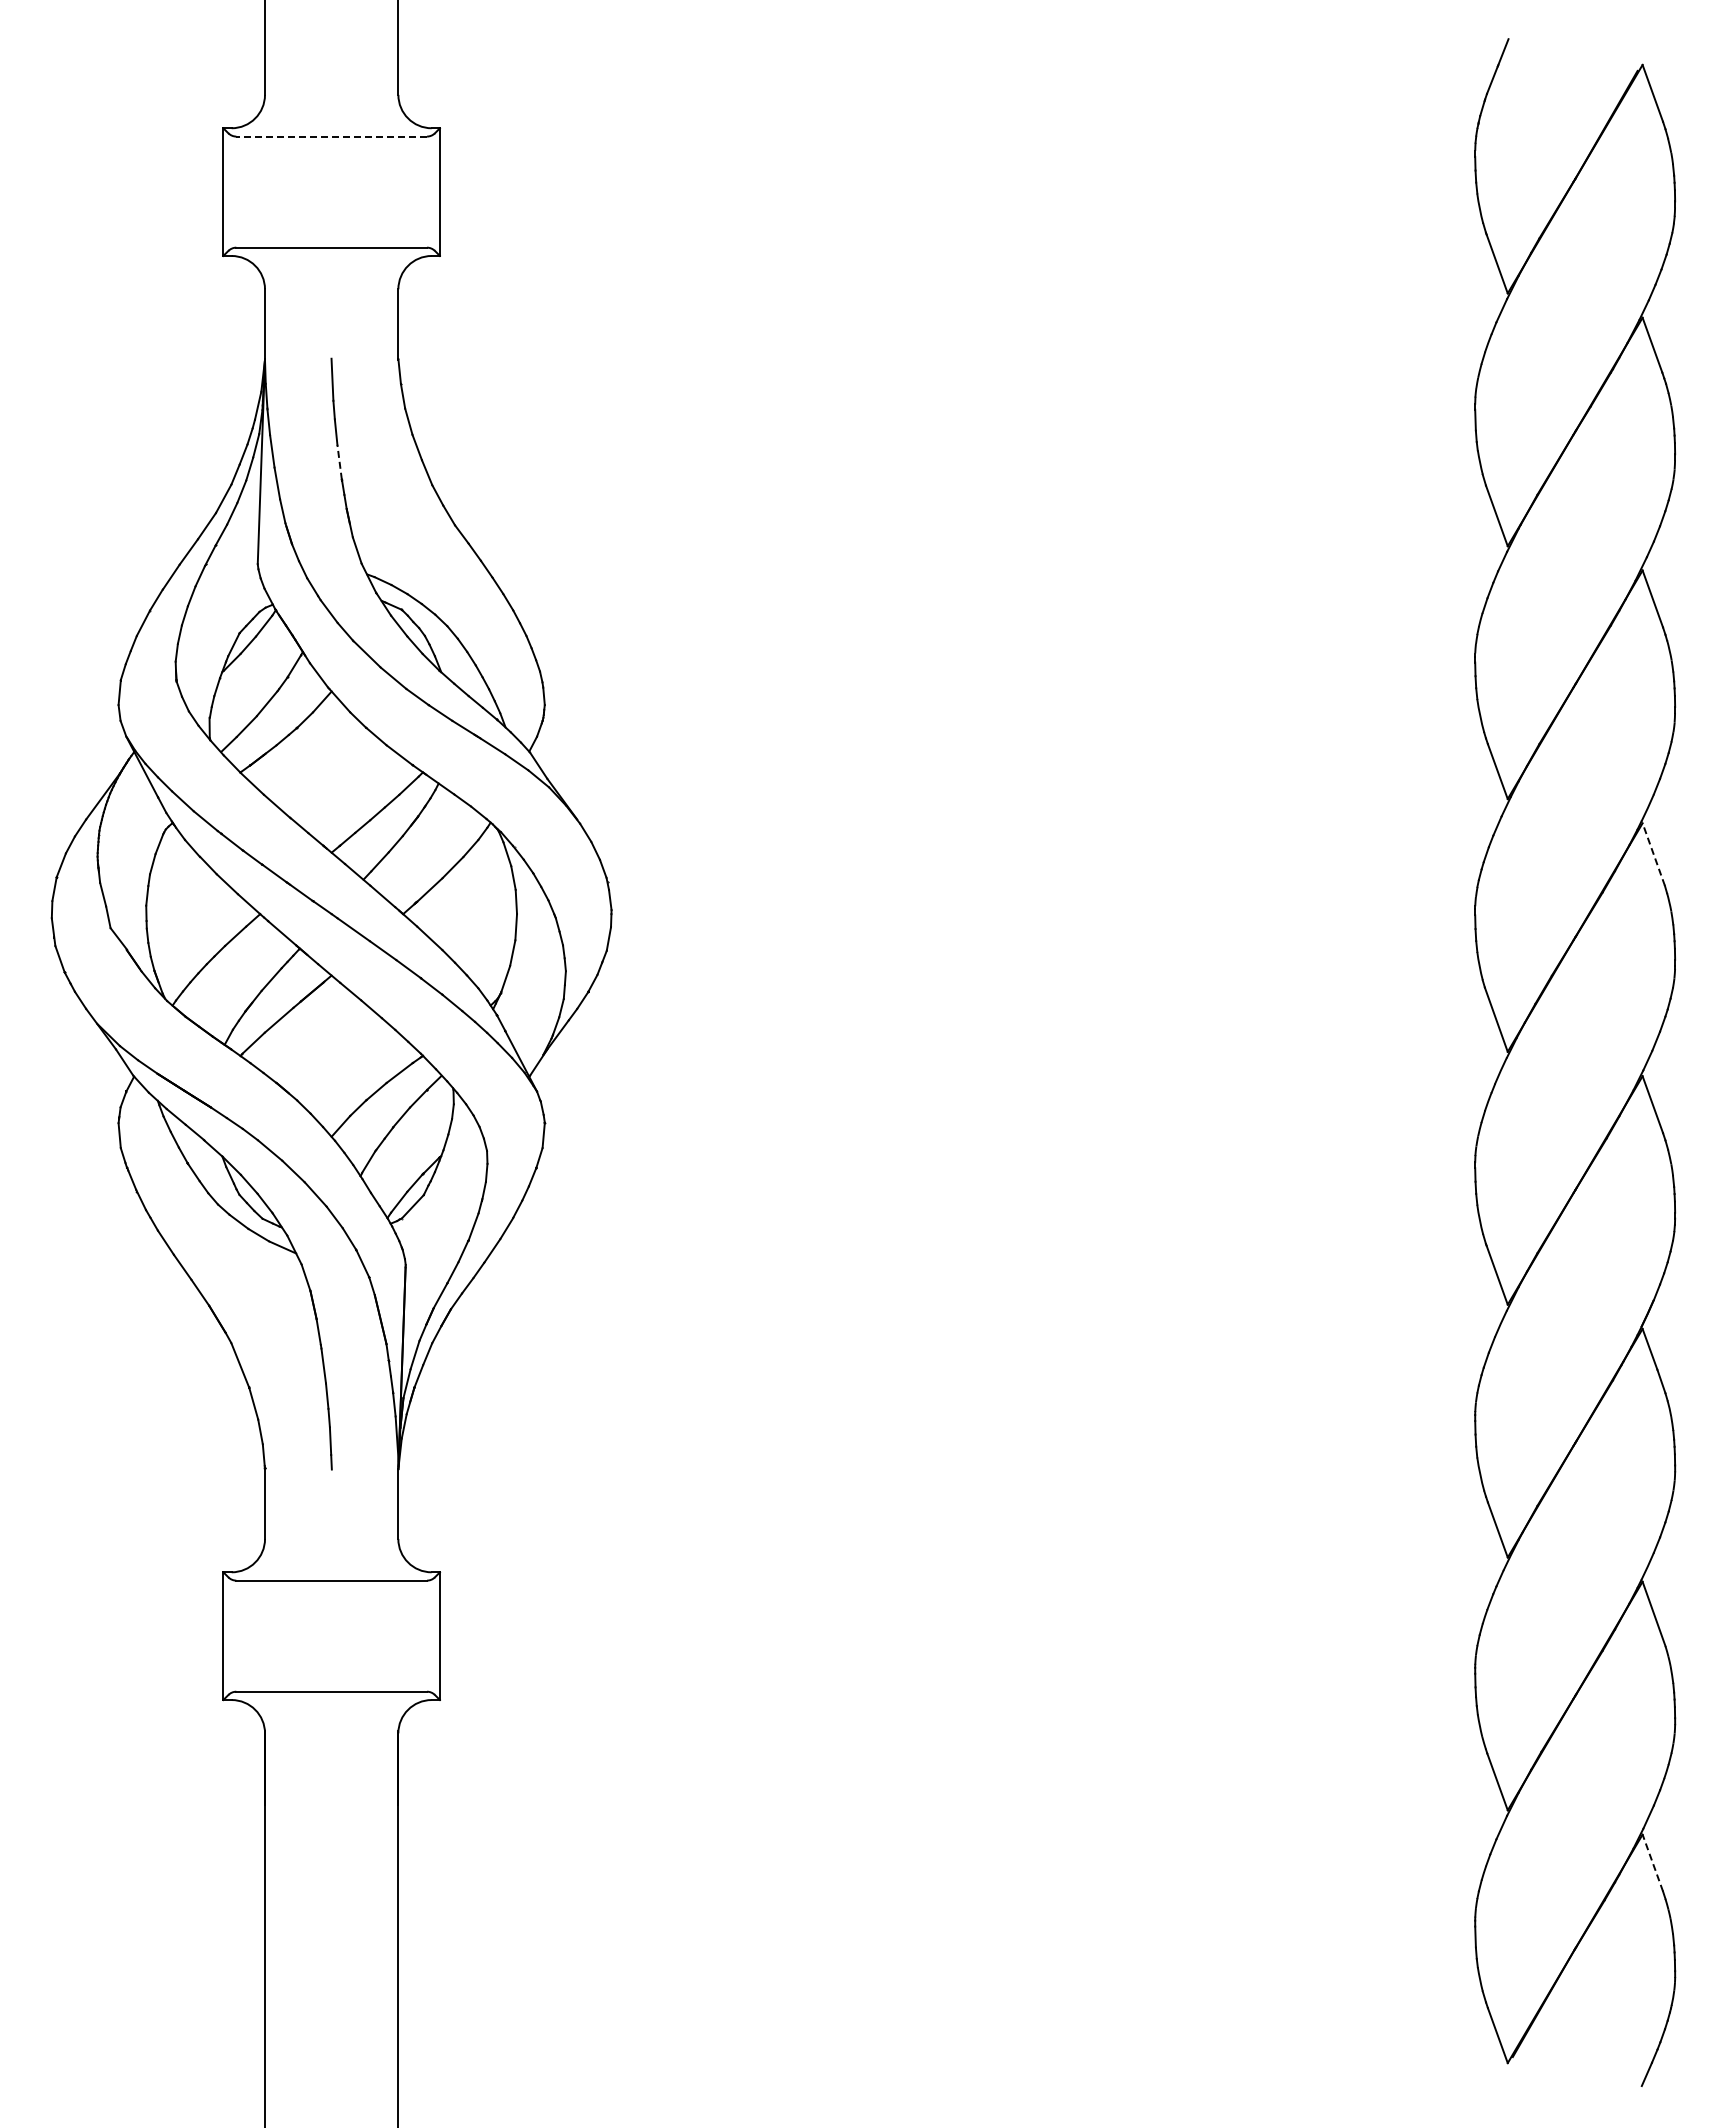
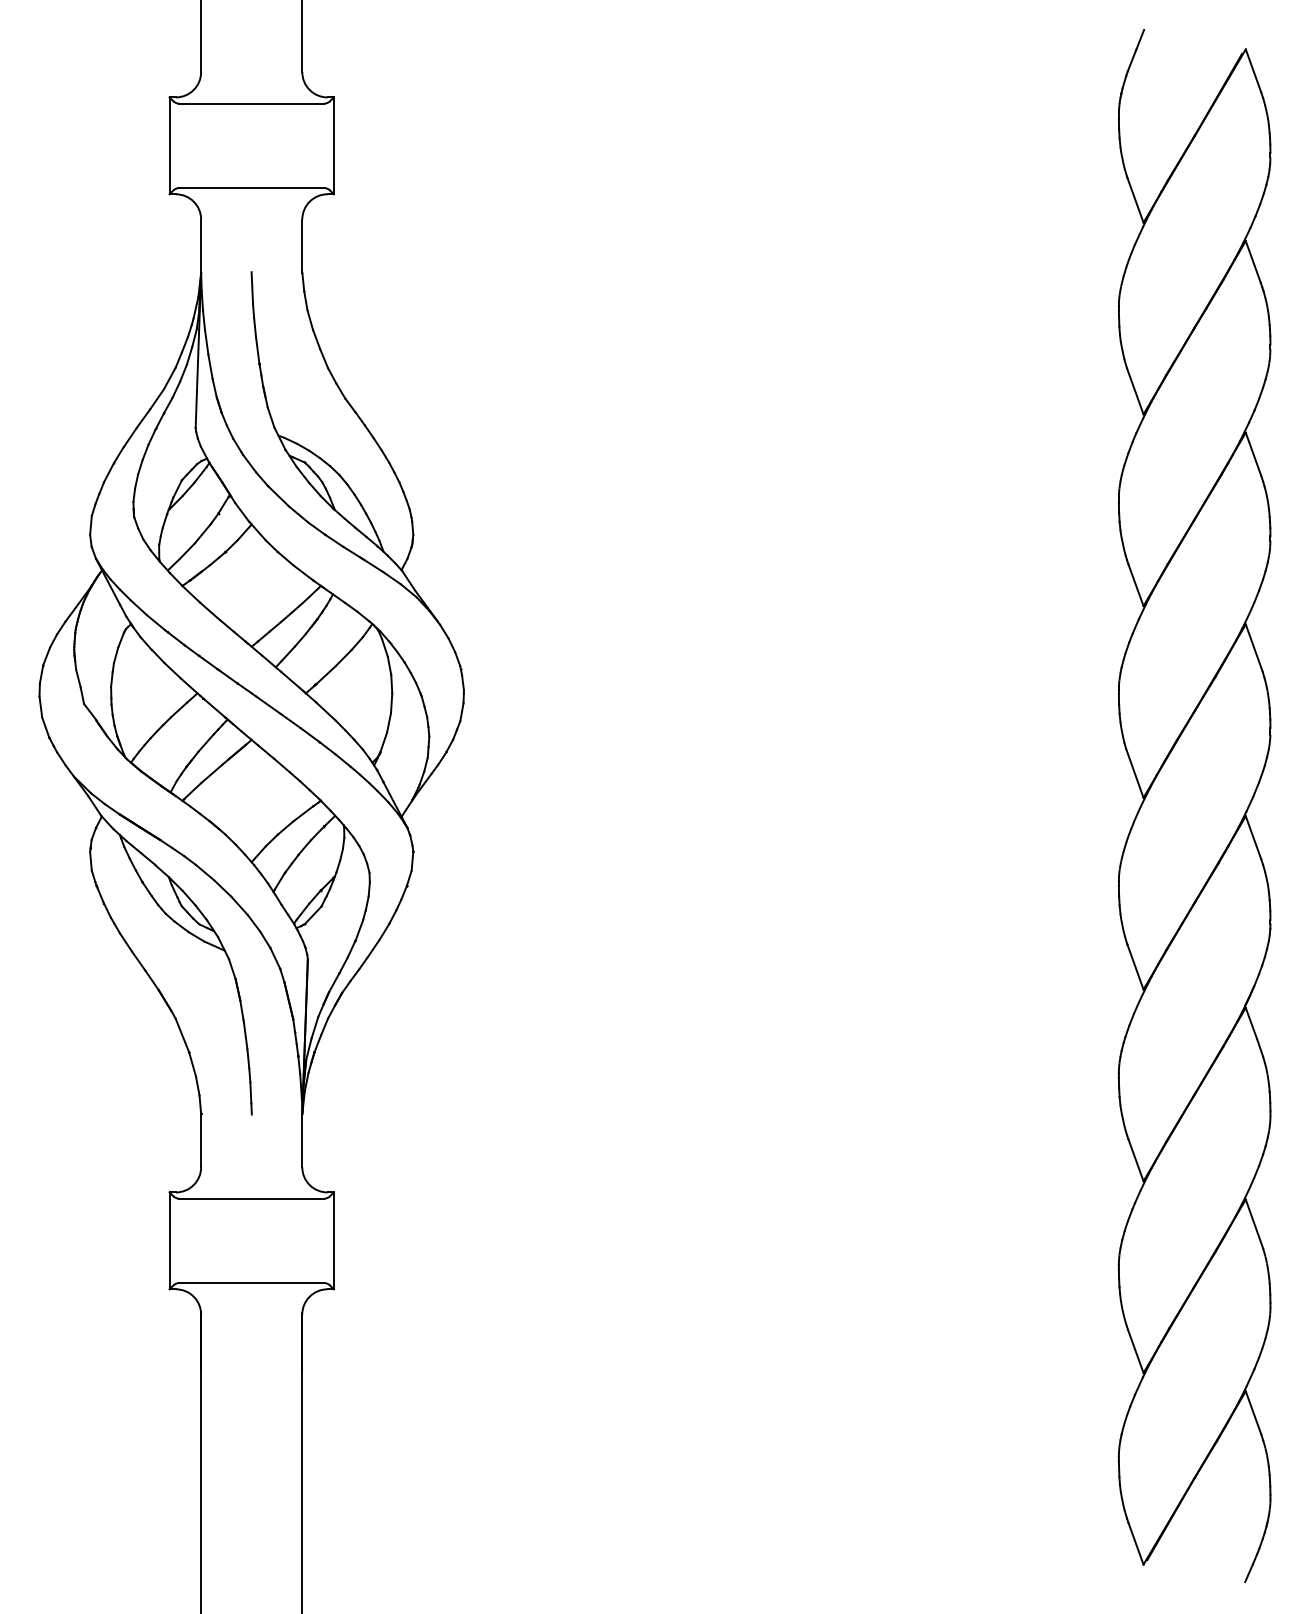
line: (331, 136) -> (251, 103), dashed -> solid
line: (339, 462) -> (257, 350), dashed -> solid
line: (1653, 854) -> (1254, 648), dashed -> solid
line: (1652, 1862) -> (1253, 1412), dashed -> solid

